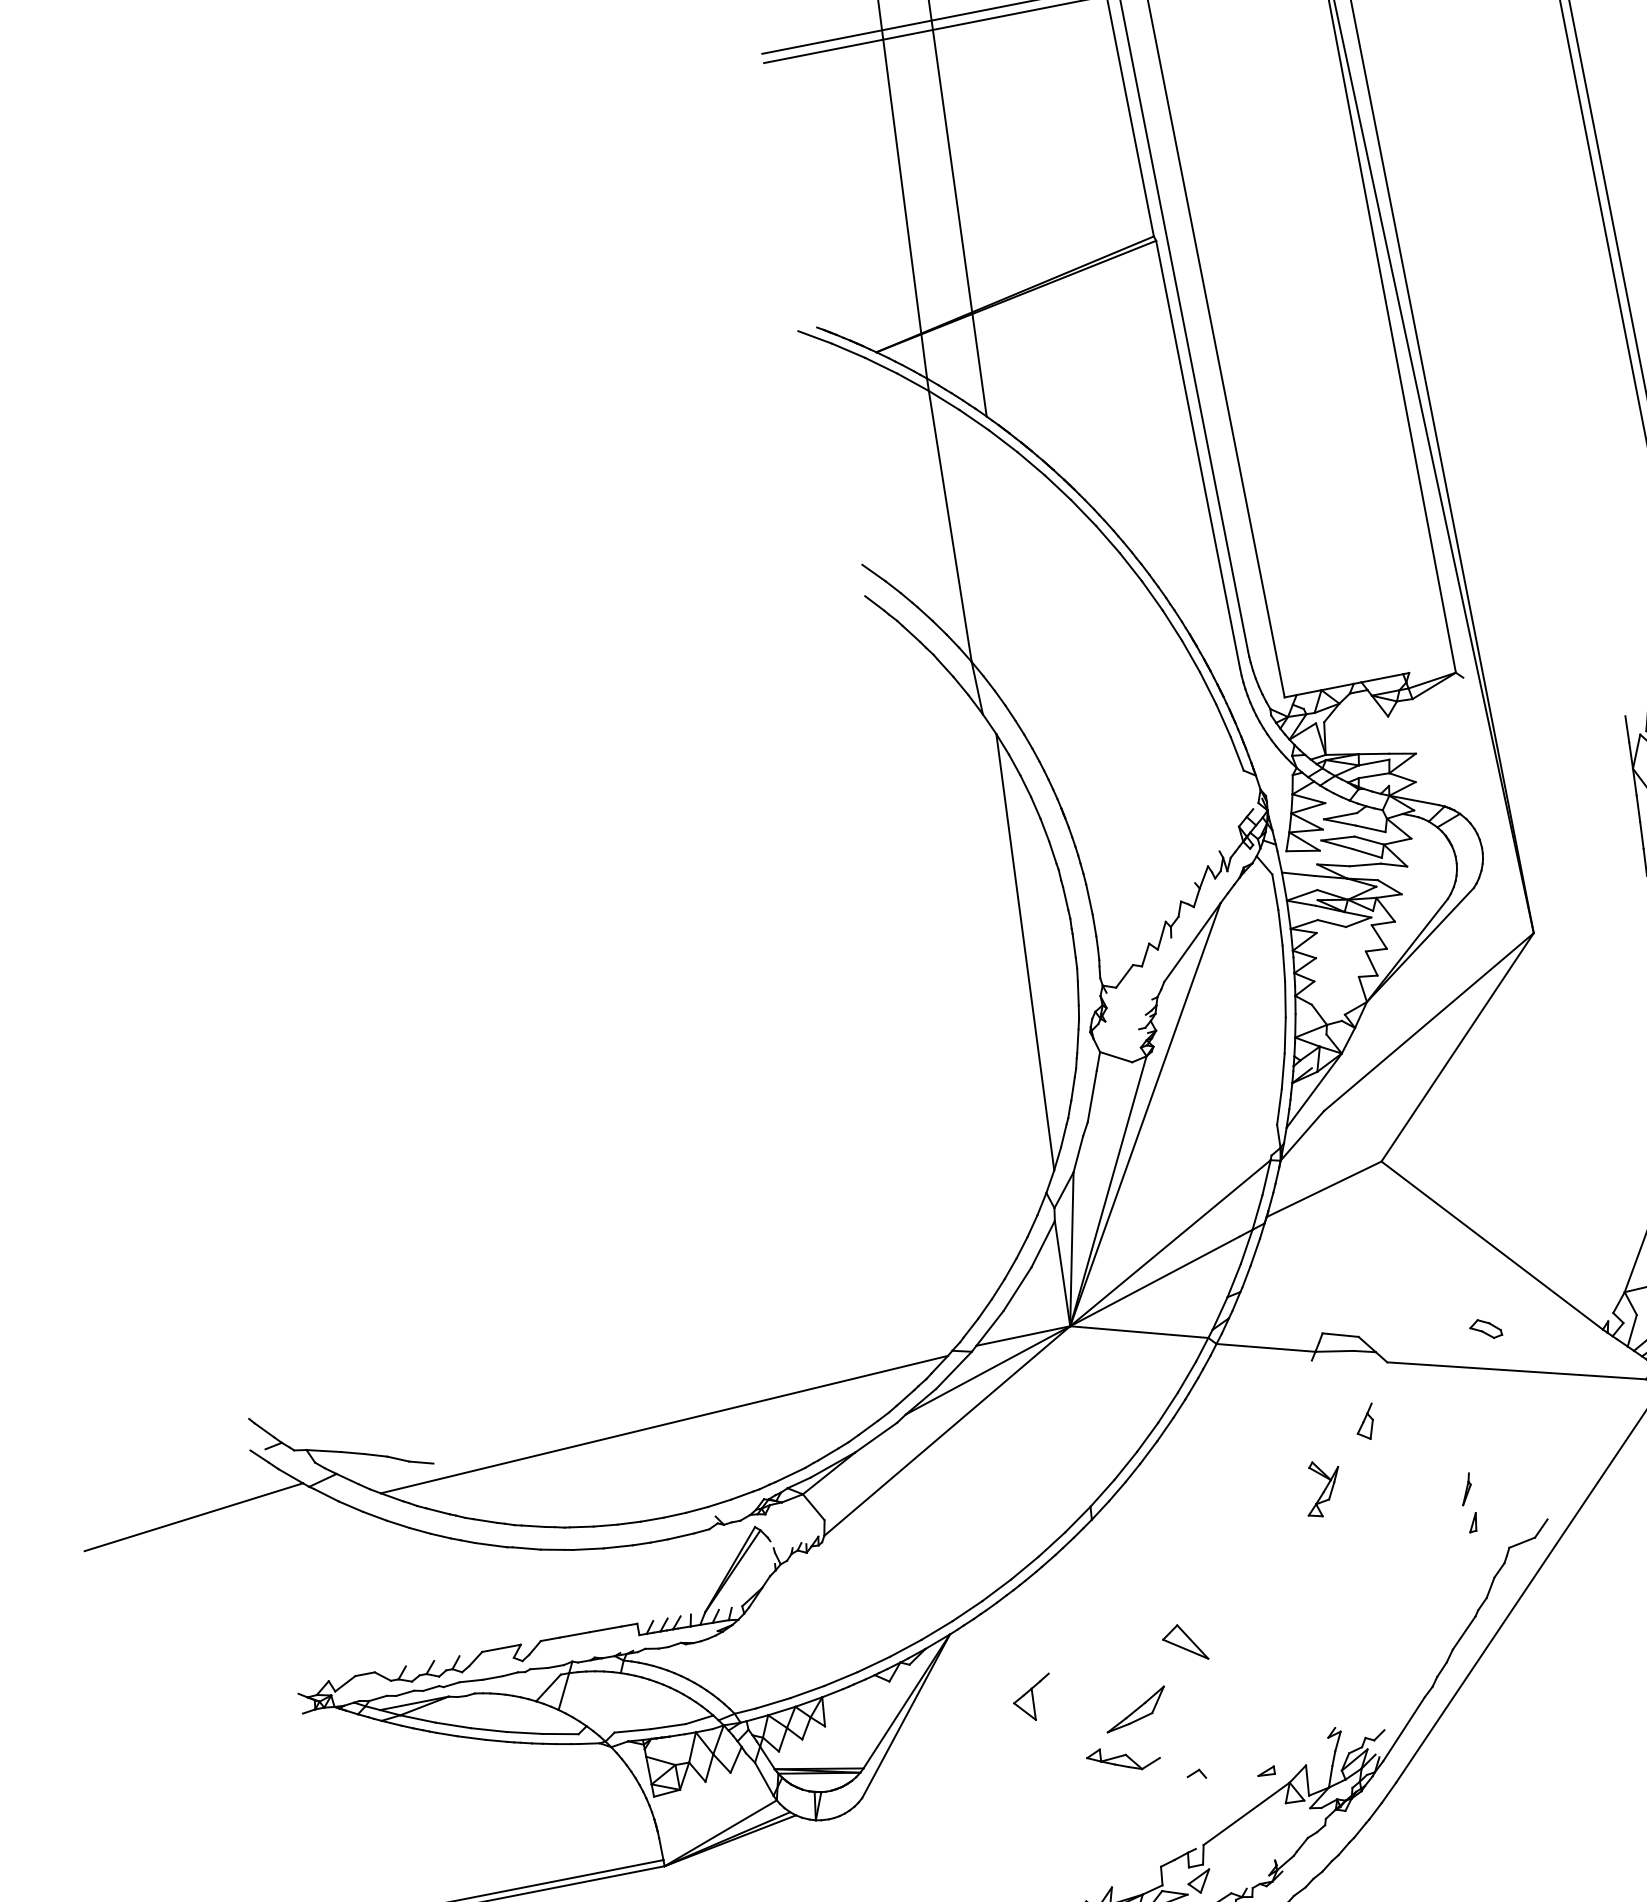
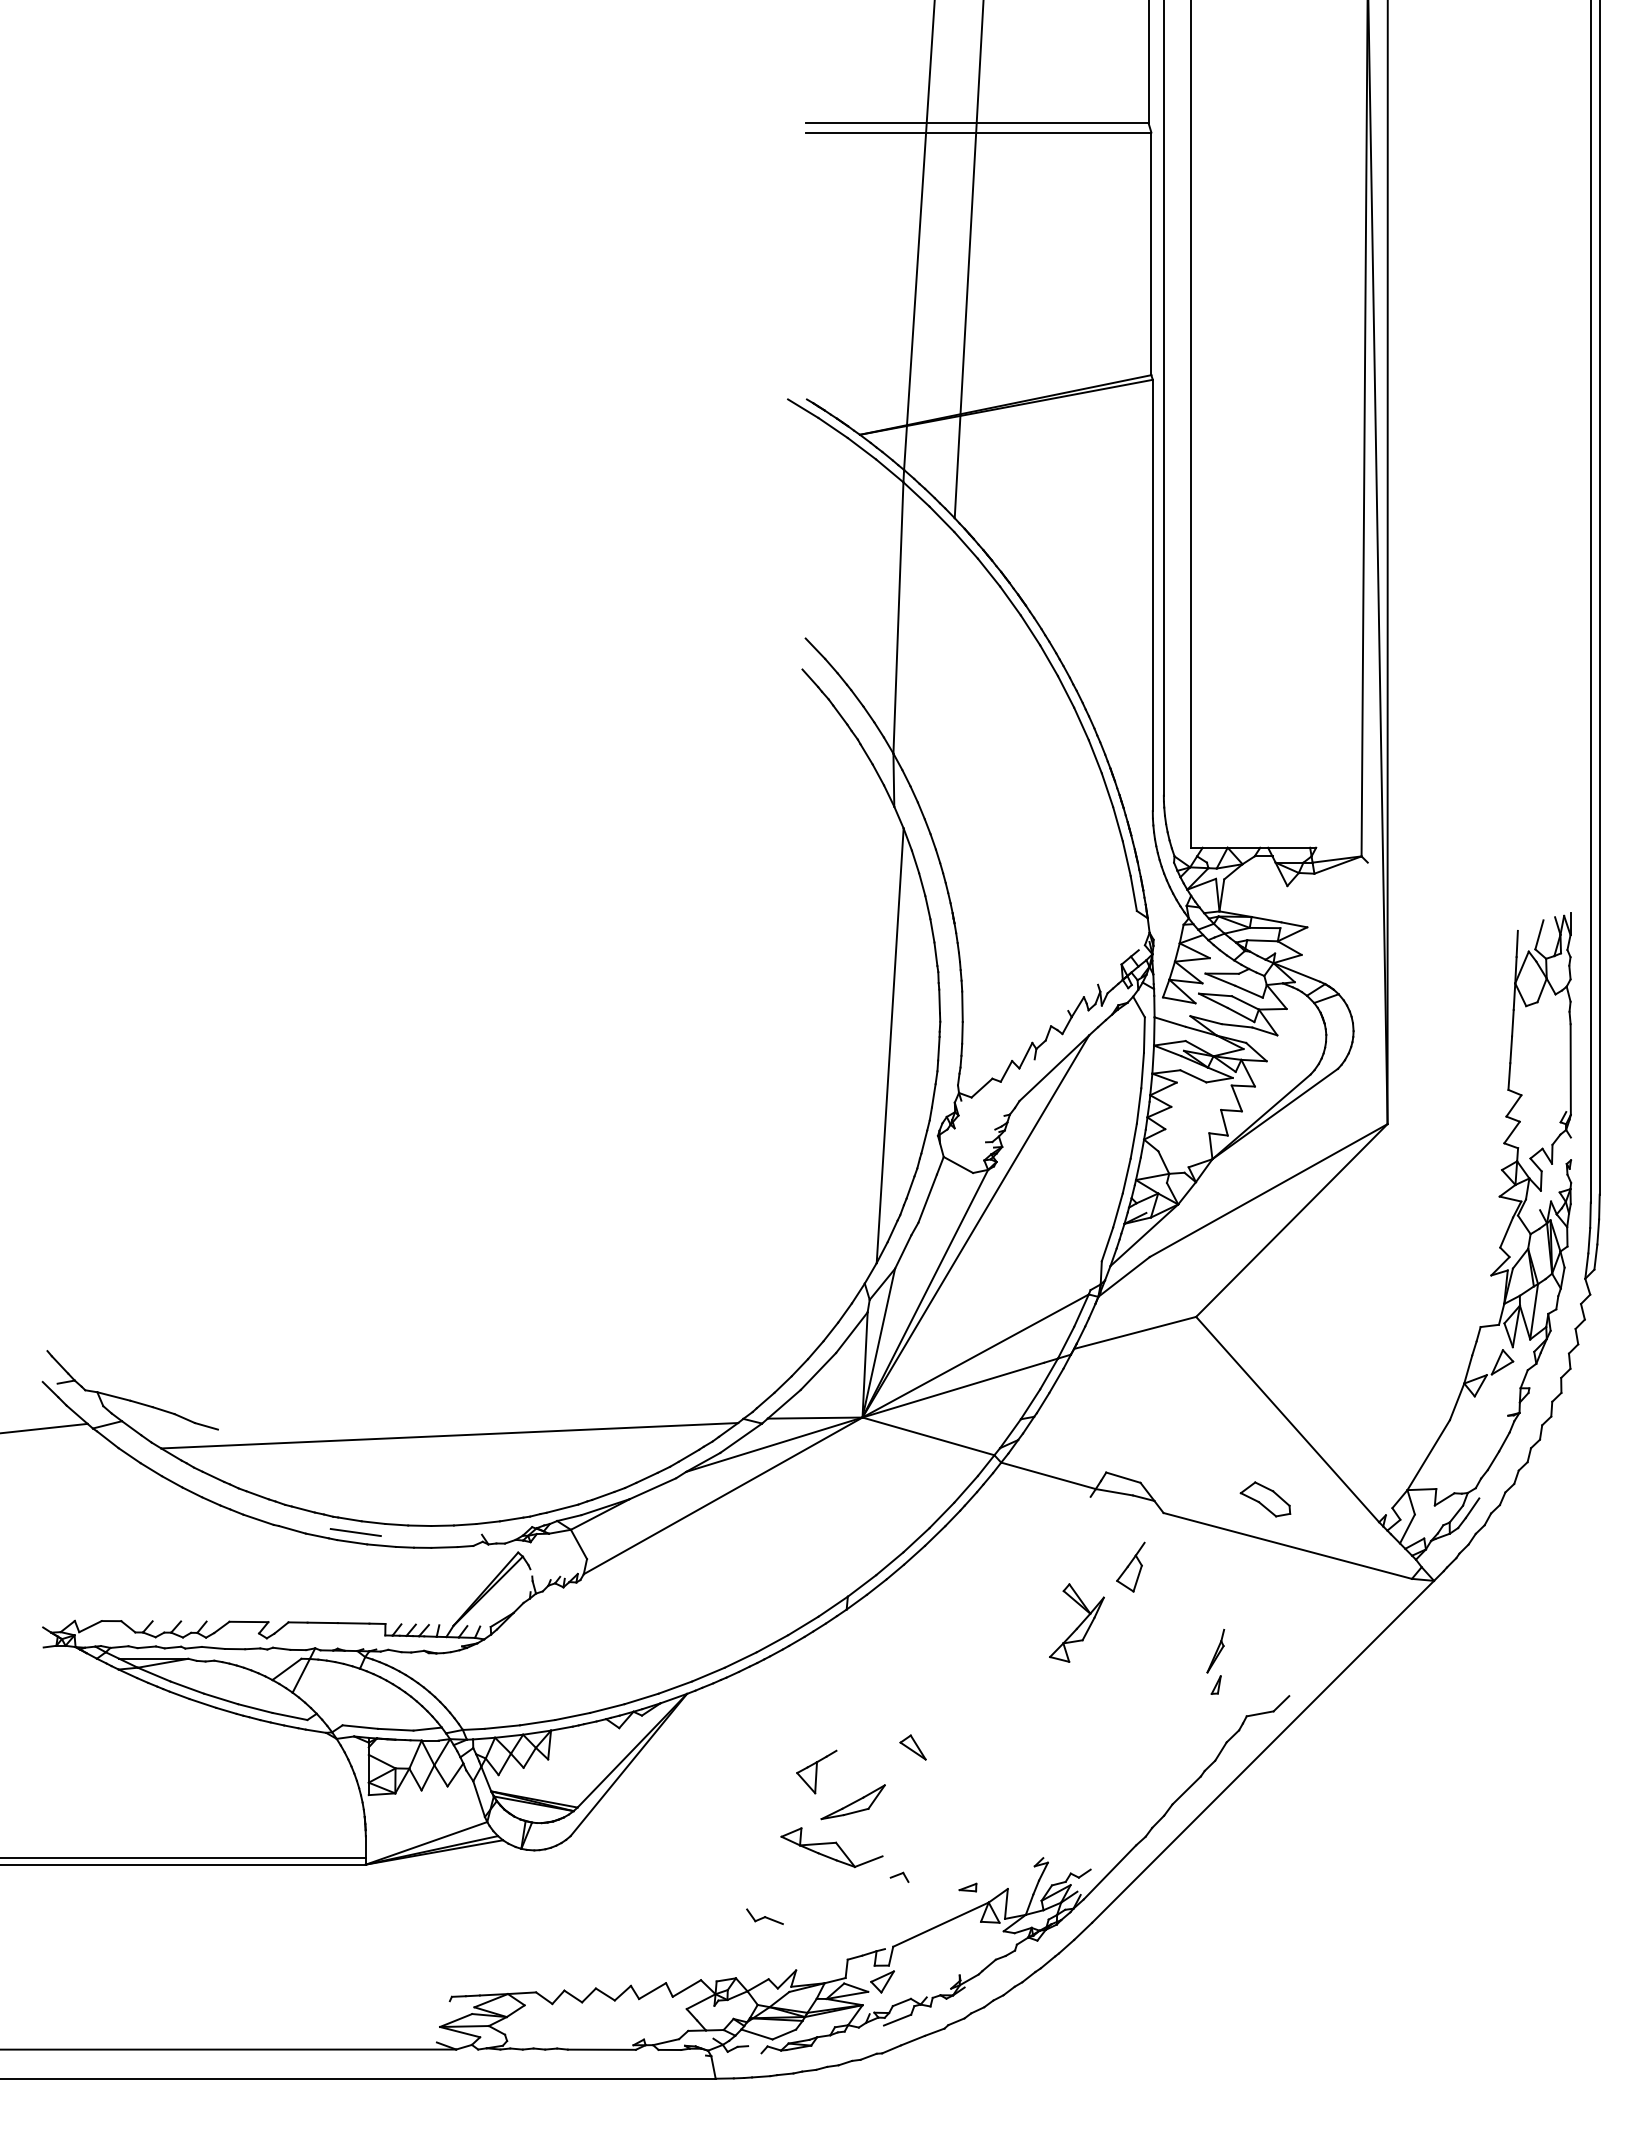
part: (1485, 1329) -> (1265, 1499), size x1.67
part: (1364, 1421) -> (1130, 1566), size x1.43
part: (1322, 1487) -> (1076, 1622), size x1.43
part: (1465, 1489) -> (1215, 1651), size x1.43
line: (589, 1538) -> (355, 1532), added
part: (1183, 1643) -> (912, 1747), size x0.62
part: (1032, 1698) -> (816, 1771), moved
part: (1123, 1758) -> (831, 1847), size x1.43
part: (1070, 1840) -> (764, 1916), added

